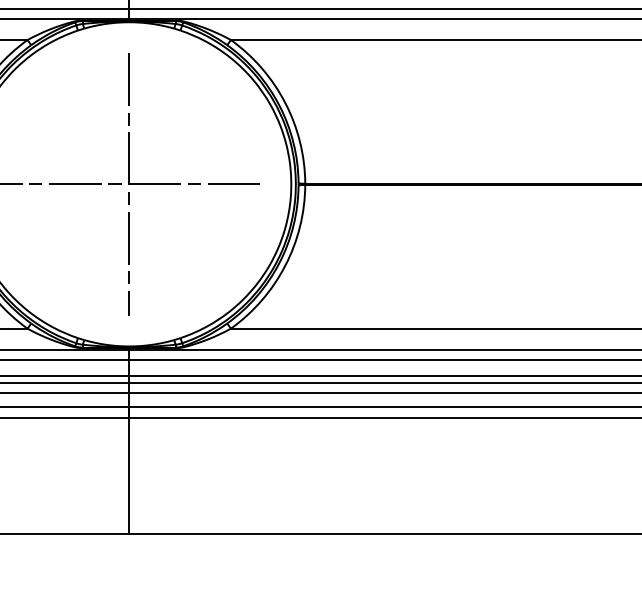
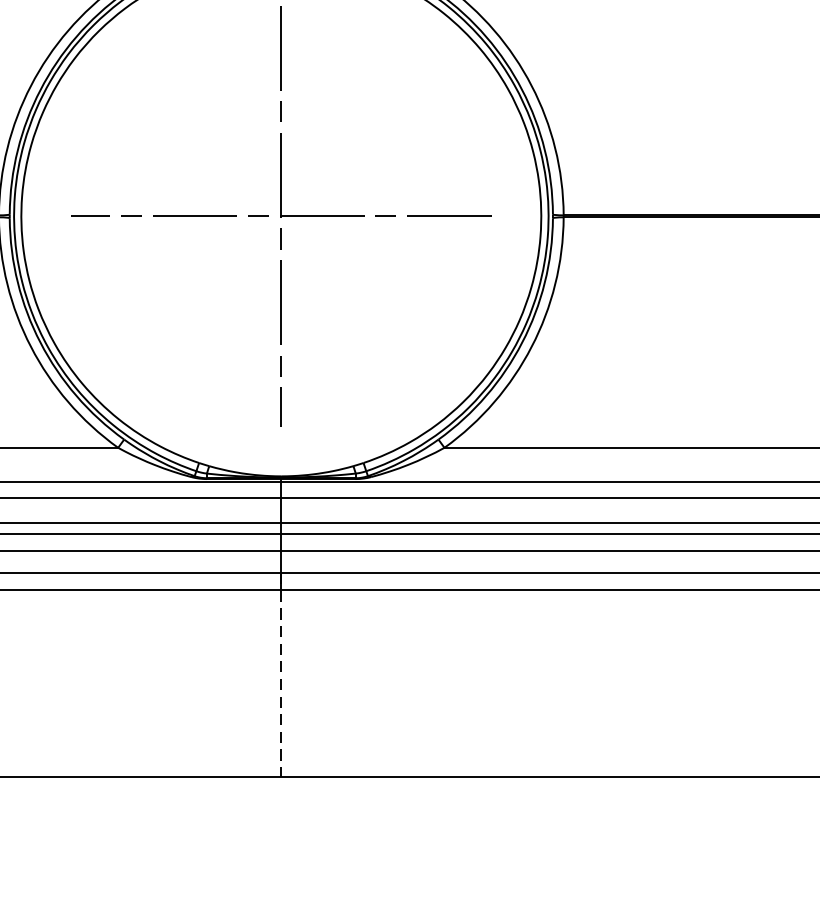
line: (129, 470) -> (281, 675), solid -> dashed

